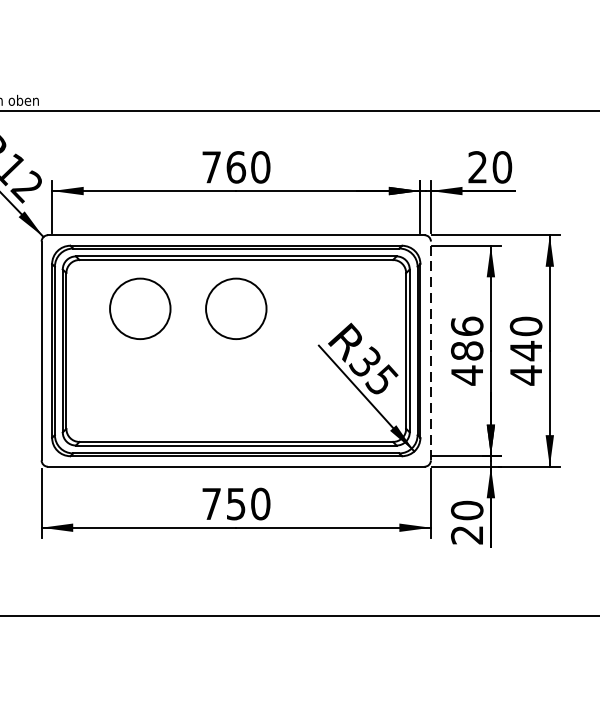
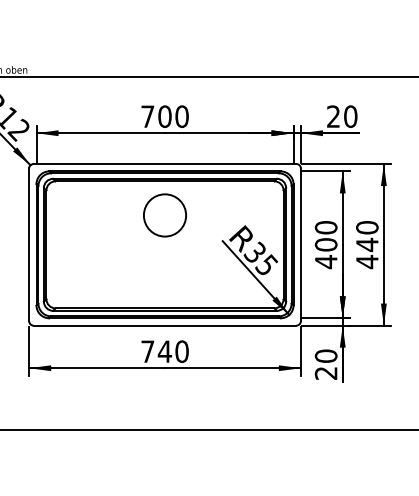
text: (235, 167) -> (164, 116), 760 -> 700
circle: (139, 308) -> (97, 215), removed
text: (466, 337) -> (325, 235), 486 -> 400
line: (430, 350) -> (300, 244), dashed -> solid
text: (235, 503) -> (164, 351), 750 -> 740

